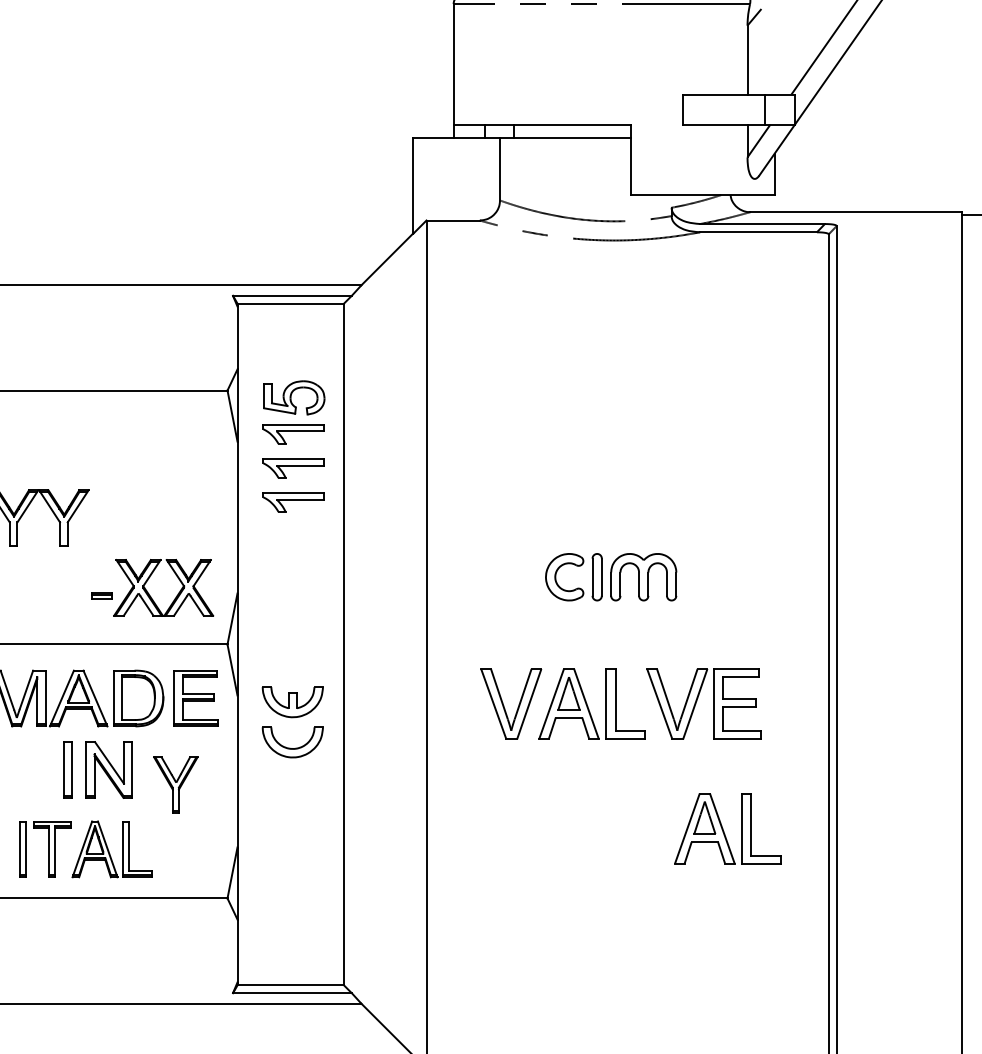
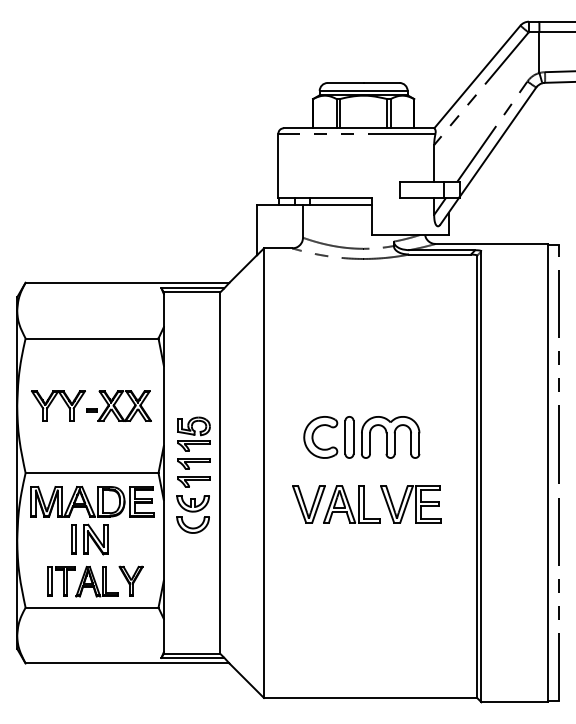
part: (293, 445) -> (193, 451), moved
part: (610, 577) -> (361, 437), size x1.67
part: (151, 586) -> (118, 405), moved
part: (174, 782) -> (130, 580), moved
part: (727, 828) -> (423, 570), removed

